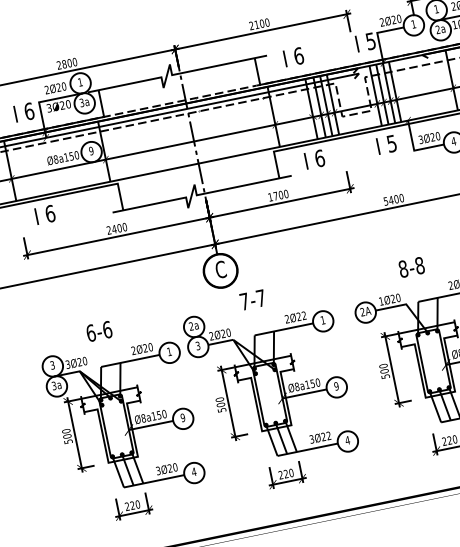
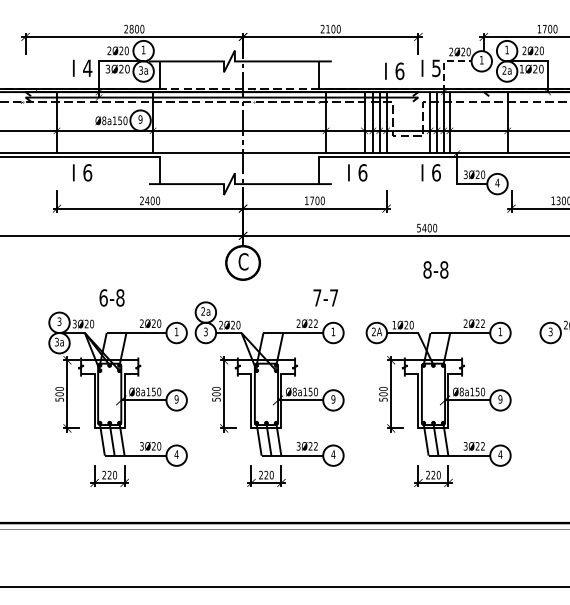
line: (377, 34) -> (444, 62), solid -> dashed
text: (293, 56) -> (394, 70), moved
text: (29, 111) -> (87, 68), 6 -> 4
text: (391, 143) -> (436, 172), 5 -> 6
text: (411, 267) -> (435, 269), moved
text: (252, 299) -> (325, 297), moved
text: (107, 329) -> (120, 297), 6-6 -> 6-8

